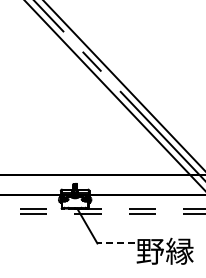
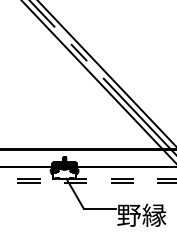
line: (115, 243) -> (99, 208), dashed -> solid

